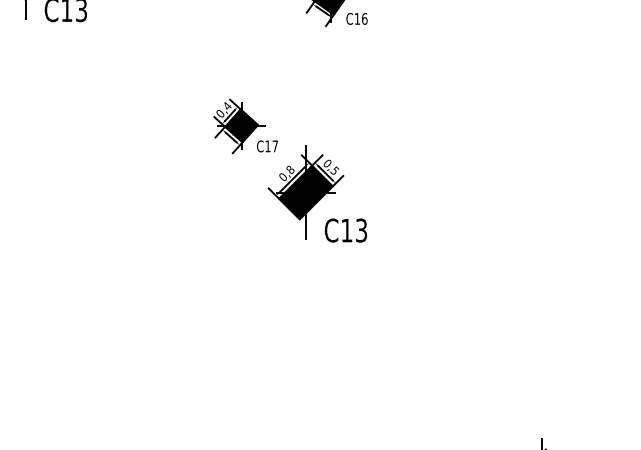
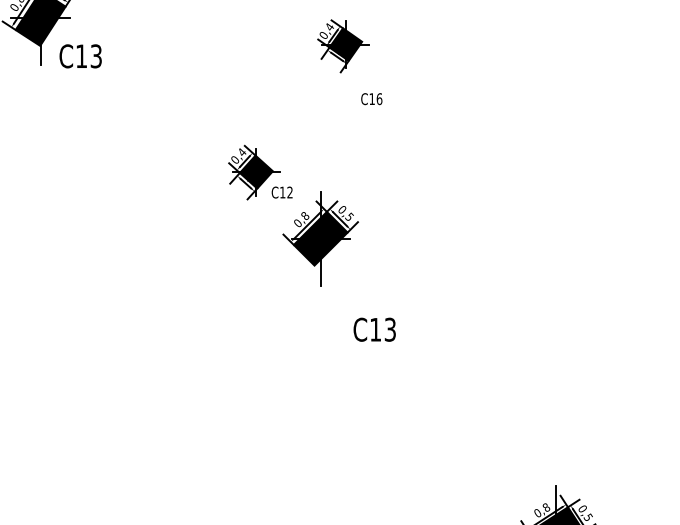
text: (356, 19) -> (371, 99), moved
text: (274, 146) -> (289, 192), C17 -> C12
text: (345, 230) -> (374, 329), moved

